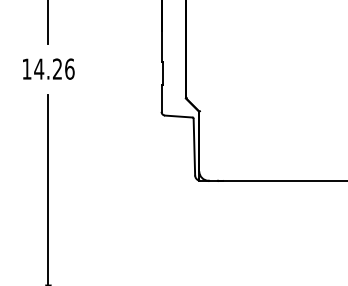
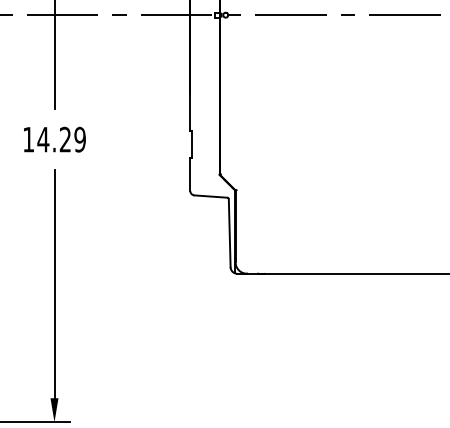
text: (70, 69) -> (80, 139), 14.26 -> 14.29

